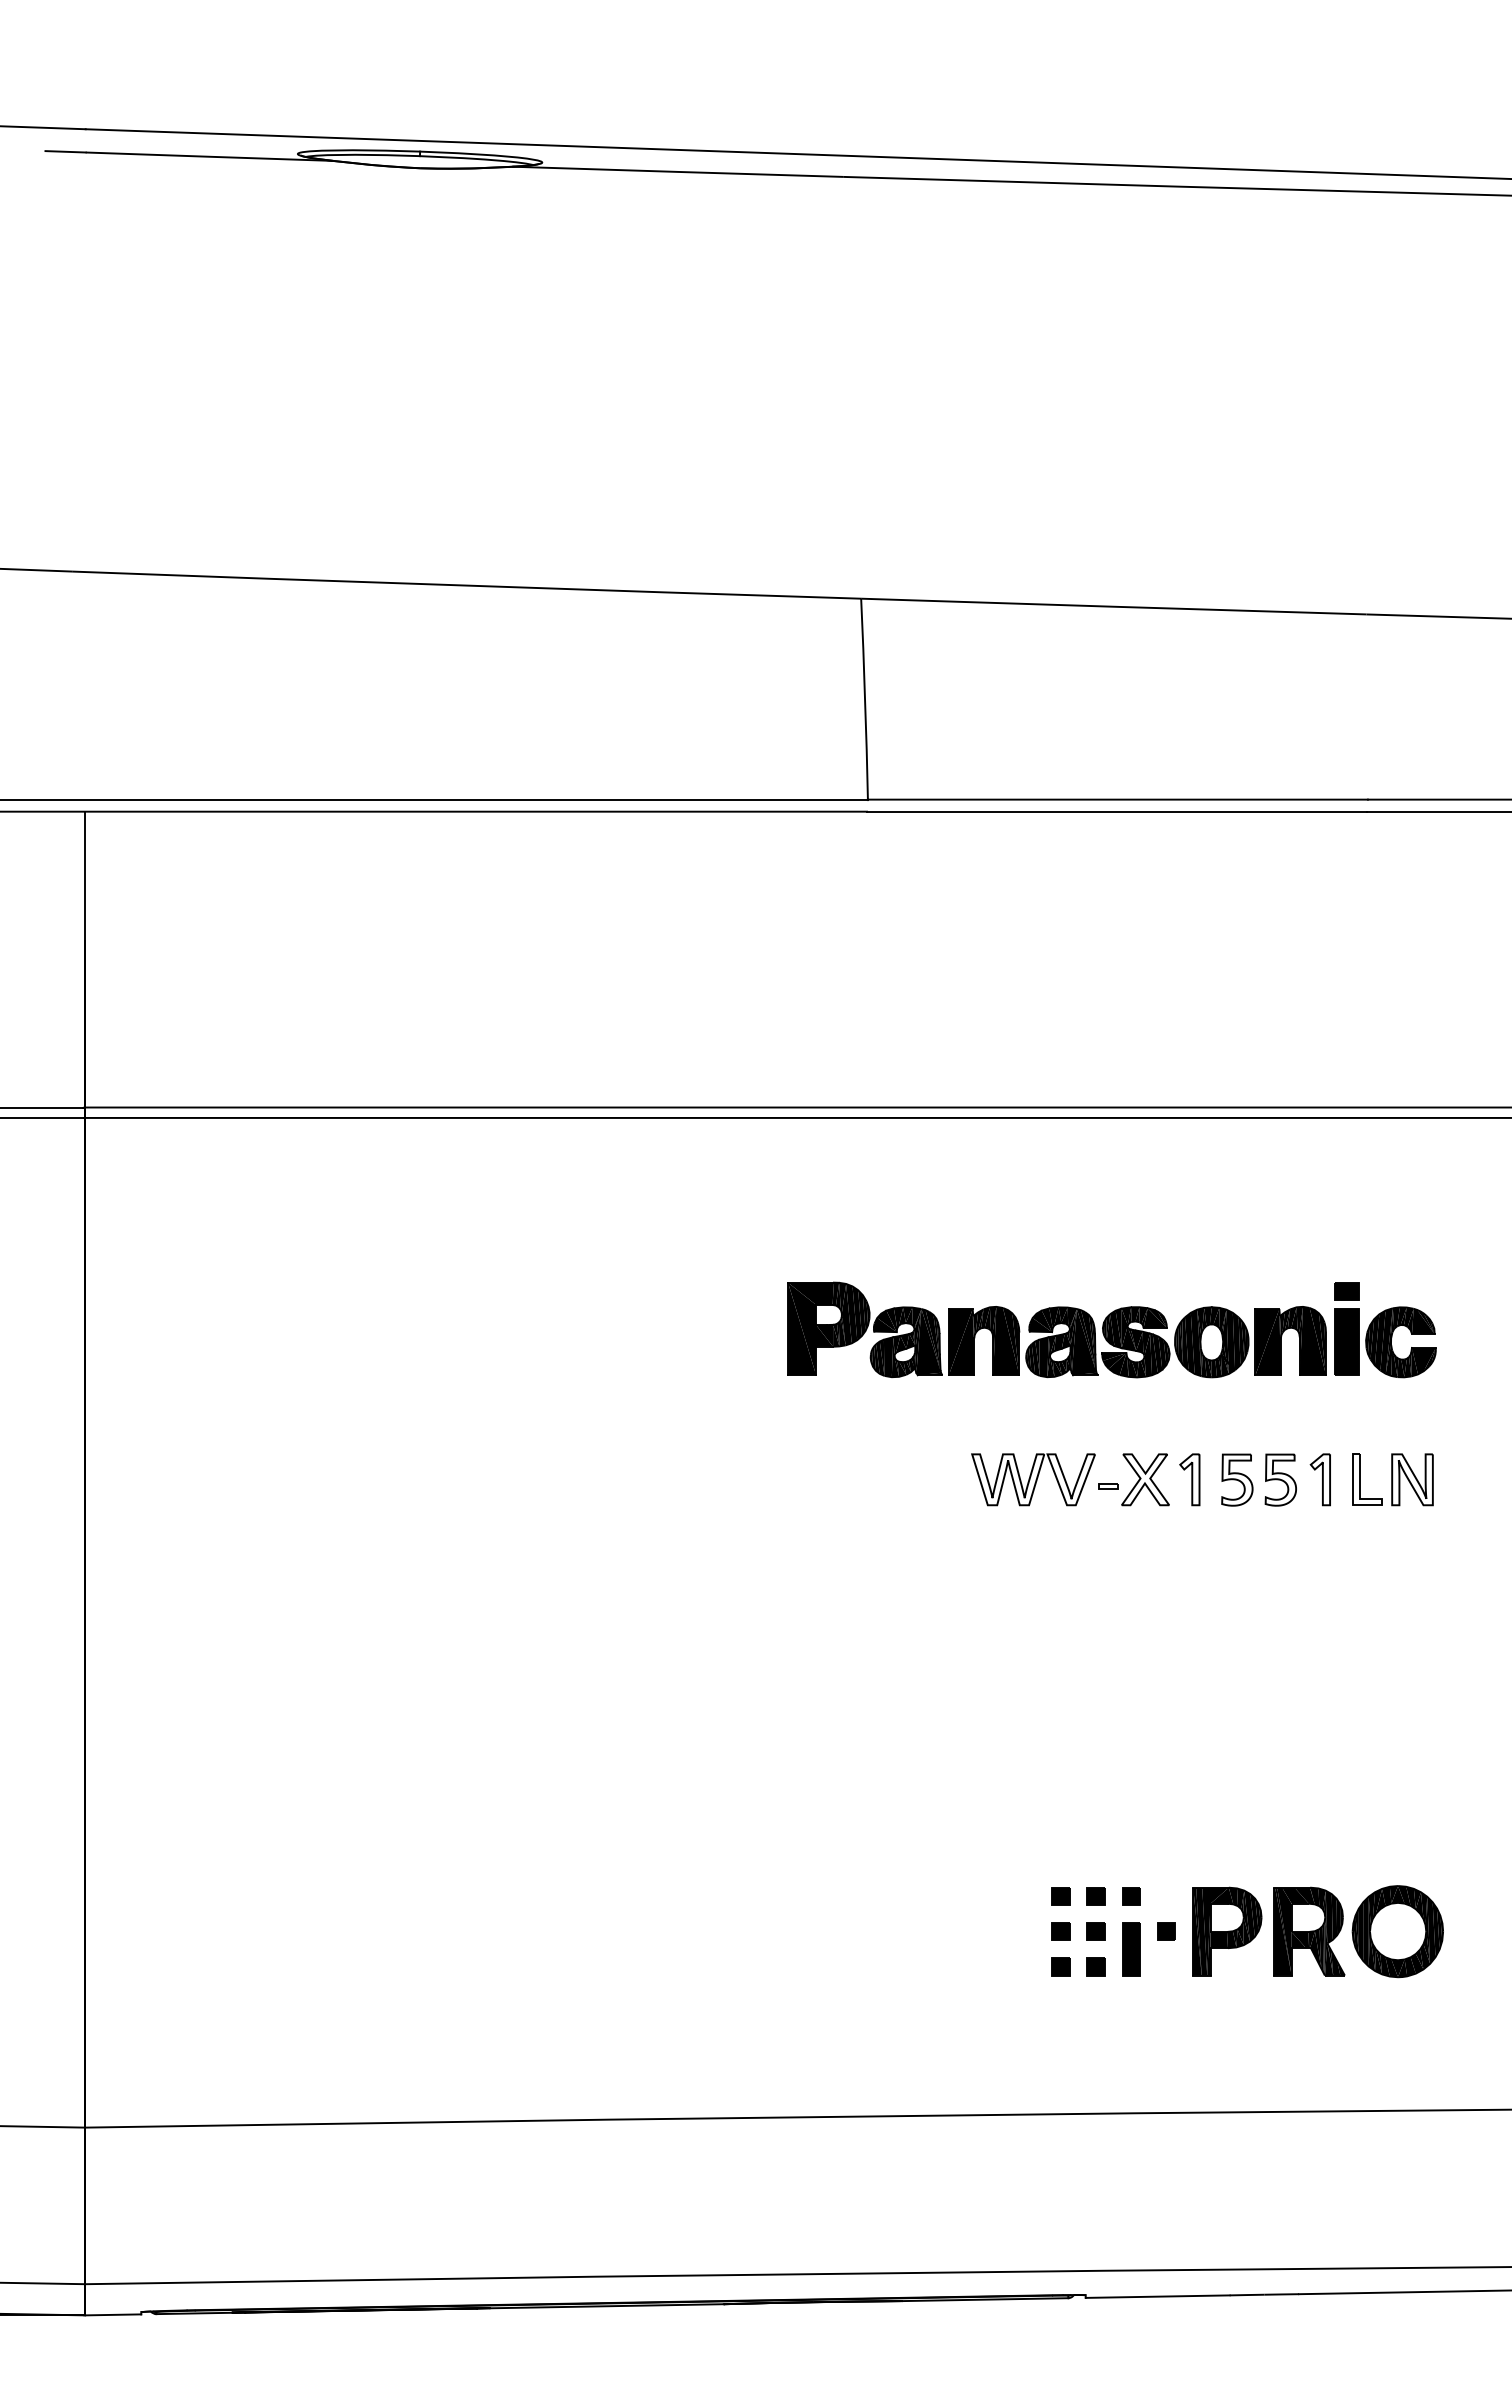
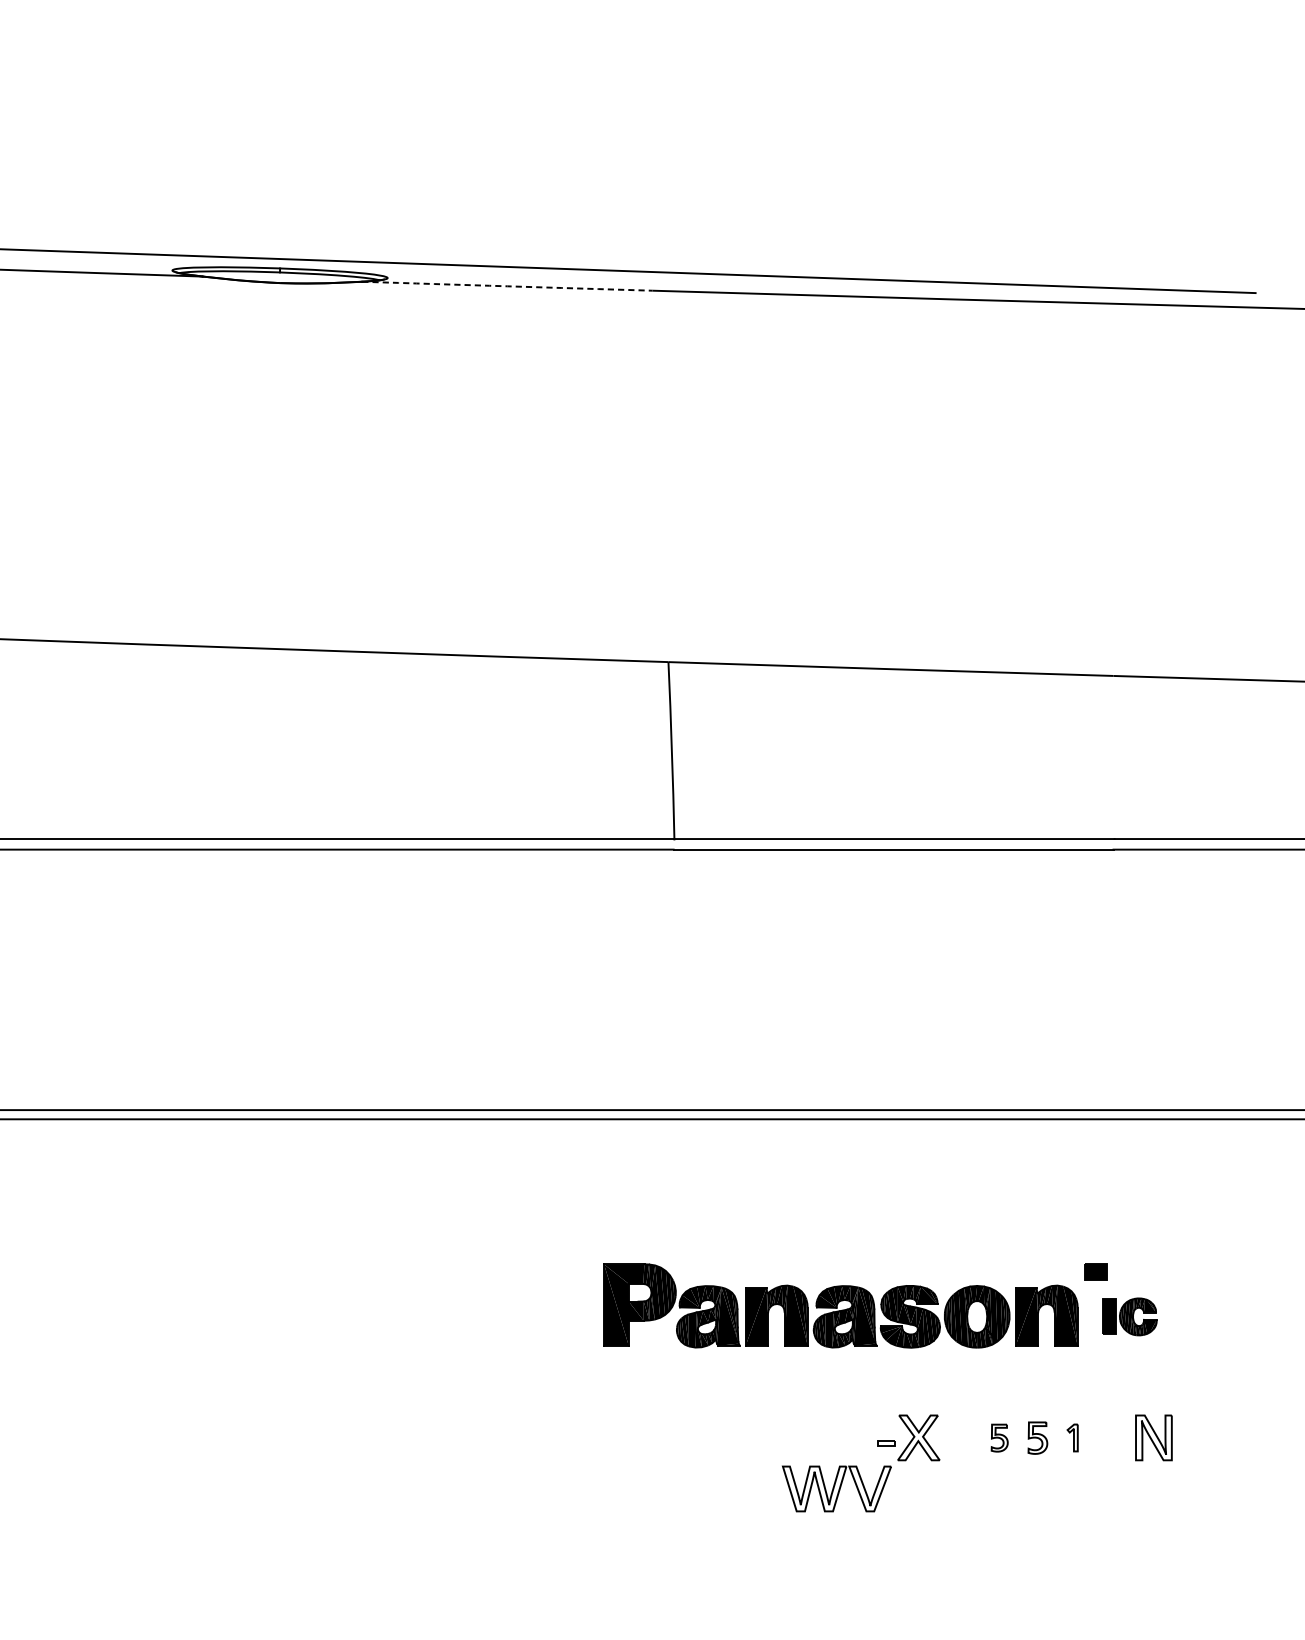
arc: (678, 171) -> (507, 285), solid -> dashed
part: (1385, 1342) -> (1130, 1317), size x0.6
part: (1033, 1479) -> (836, 1488), moved
part: (1189, 1479) -> (957, 1437), removed
part: (1237, 1479) -> (999, 1437), size x0.6
part: (1280, 1479) -> (1037, 1437), size x0.7
part: (1319, 1479) -> (1072, 1437), size x0.6
part: (1360, 1479) -> (1108, 1437), removed

